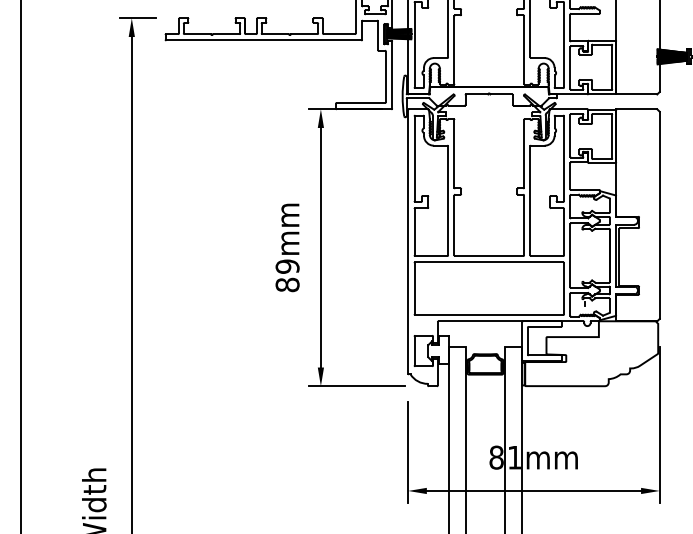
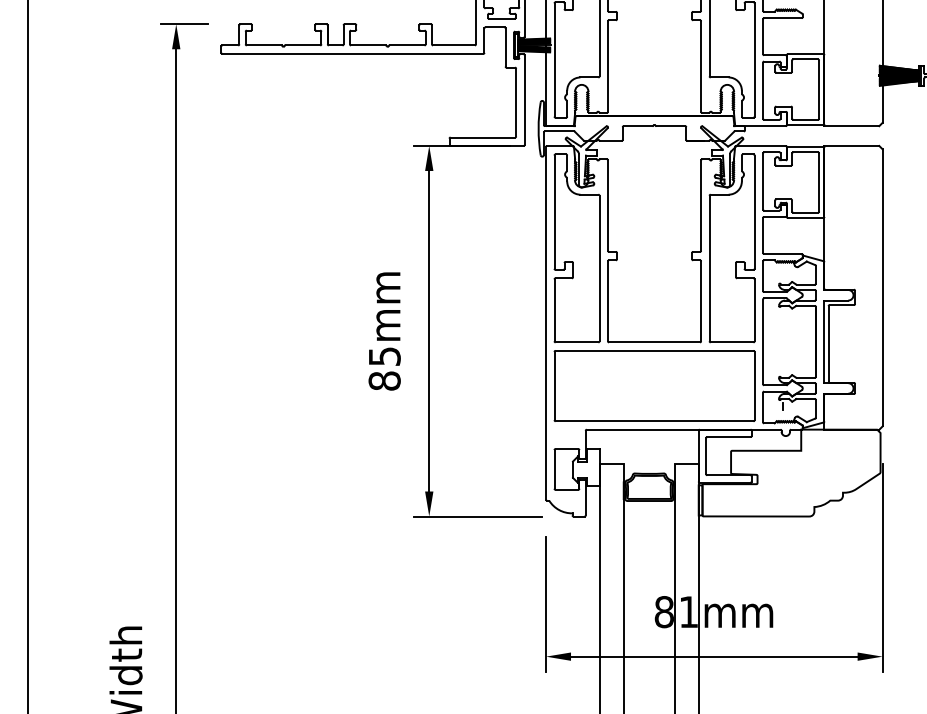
text: (287, 266) -> (384, 356), 89mm -> 85mm

